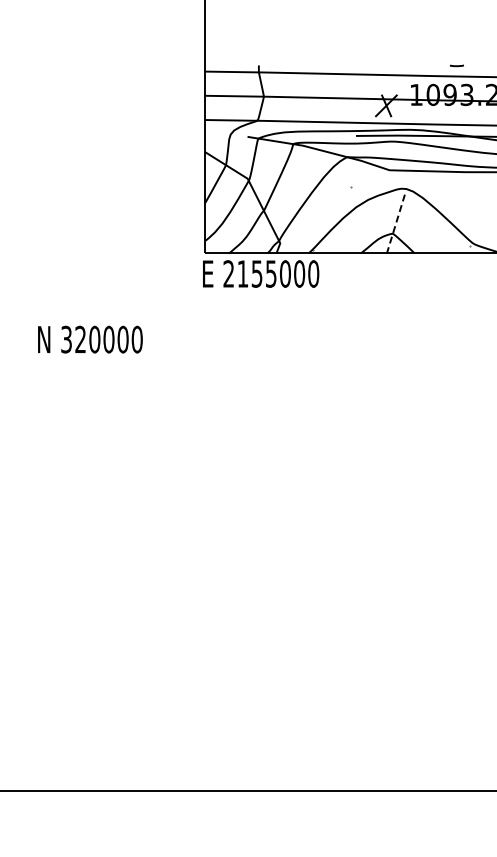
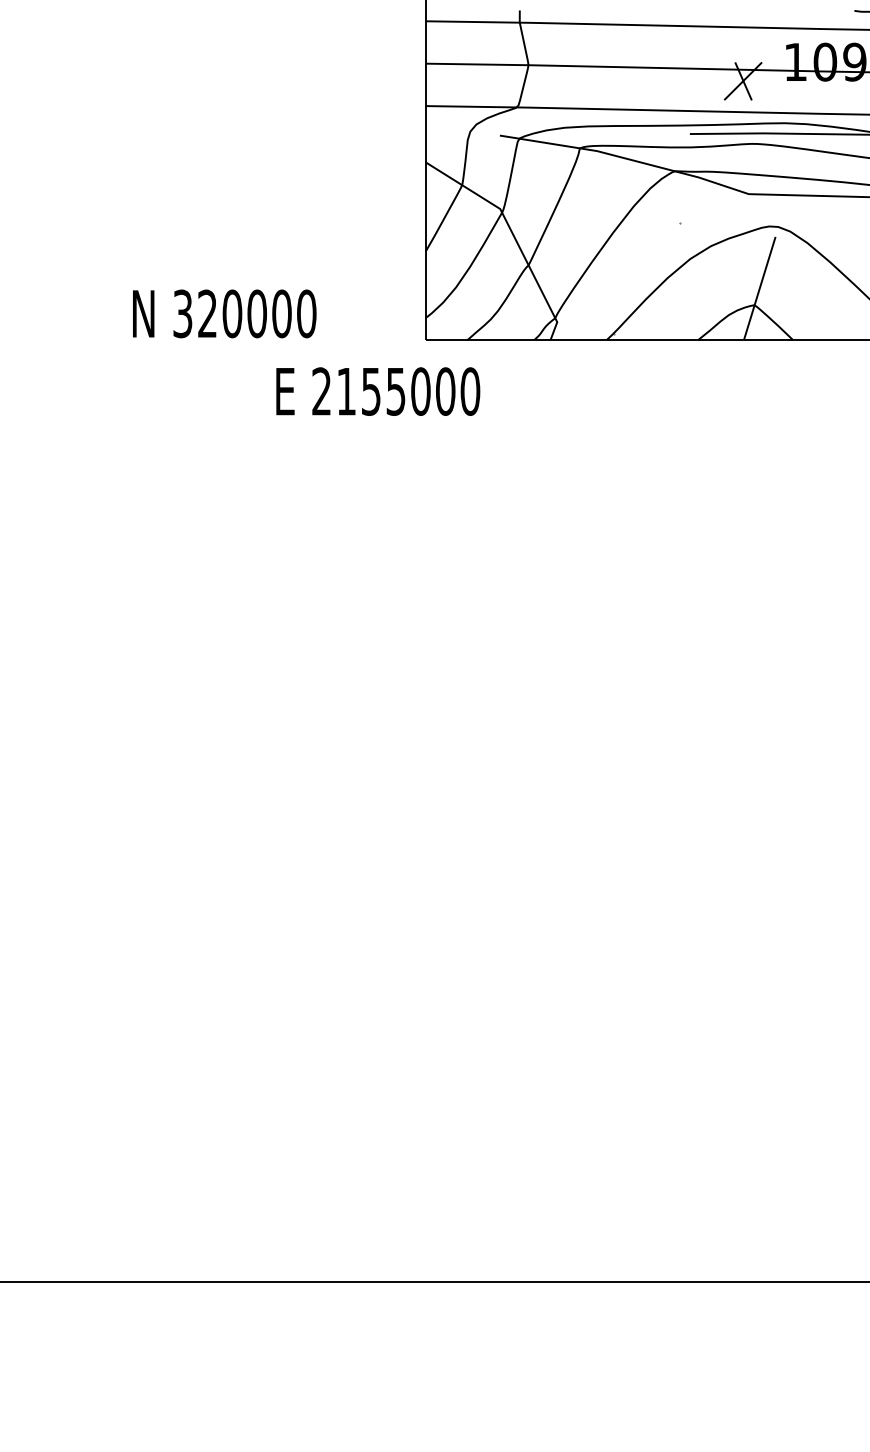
line: (395, 224) -> (759, 289), dashed -> solid
text: (261, 273) -> (378, 390), moved
text: (90, 339) -> (224, 313), moved

